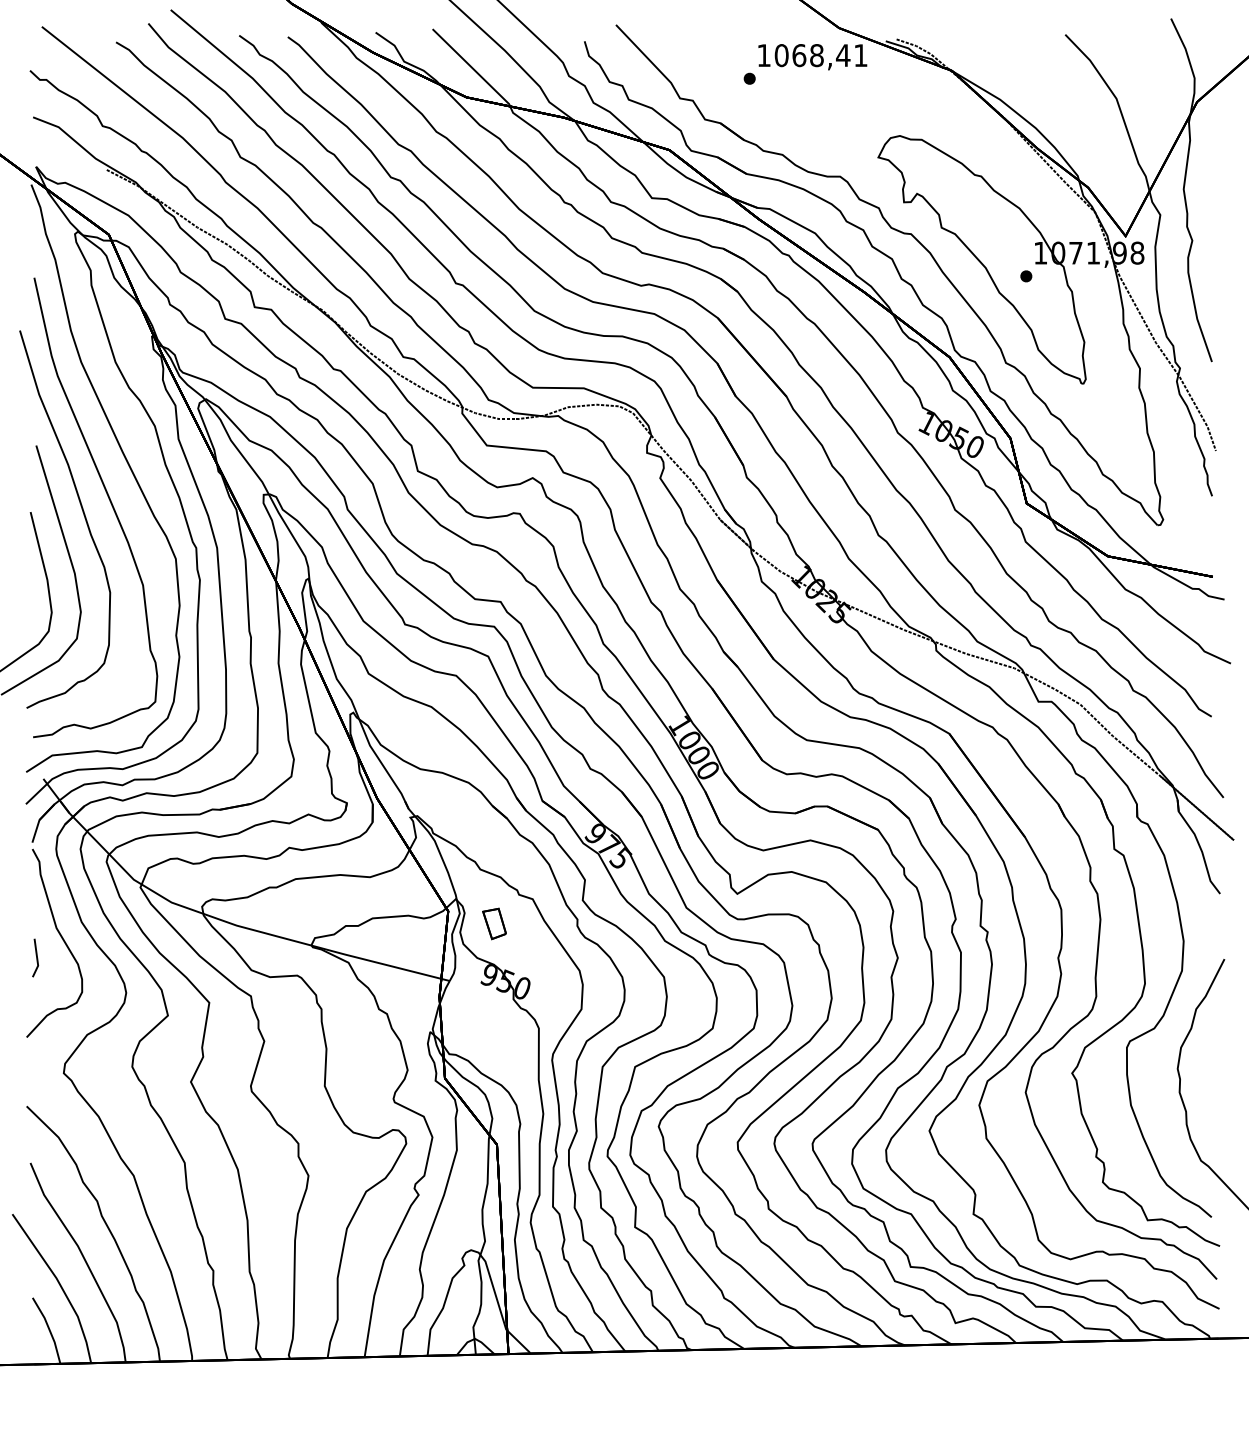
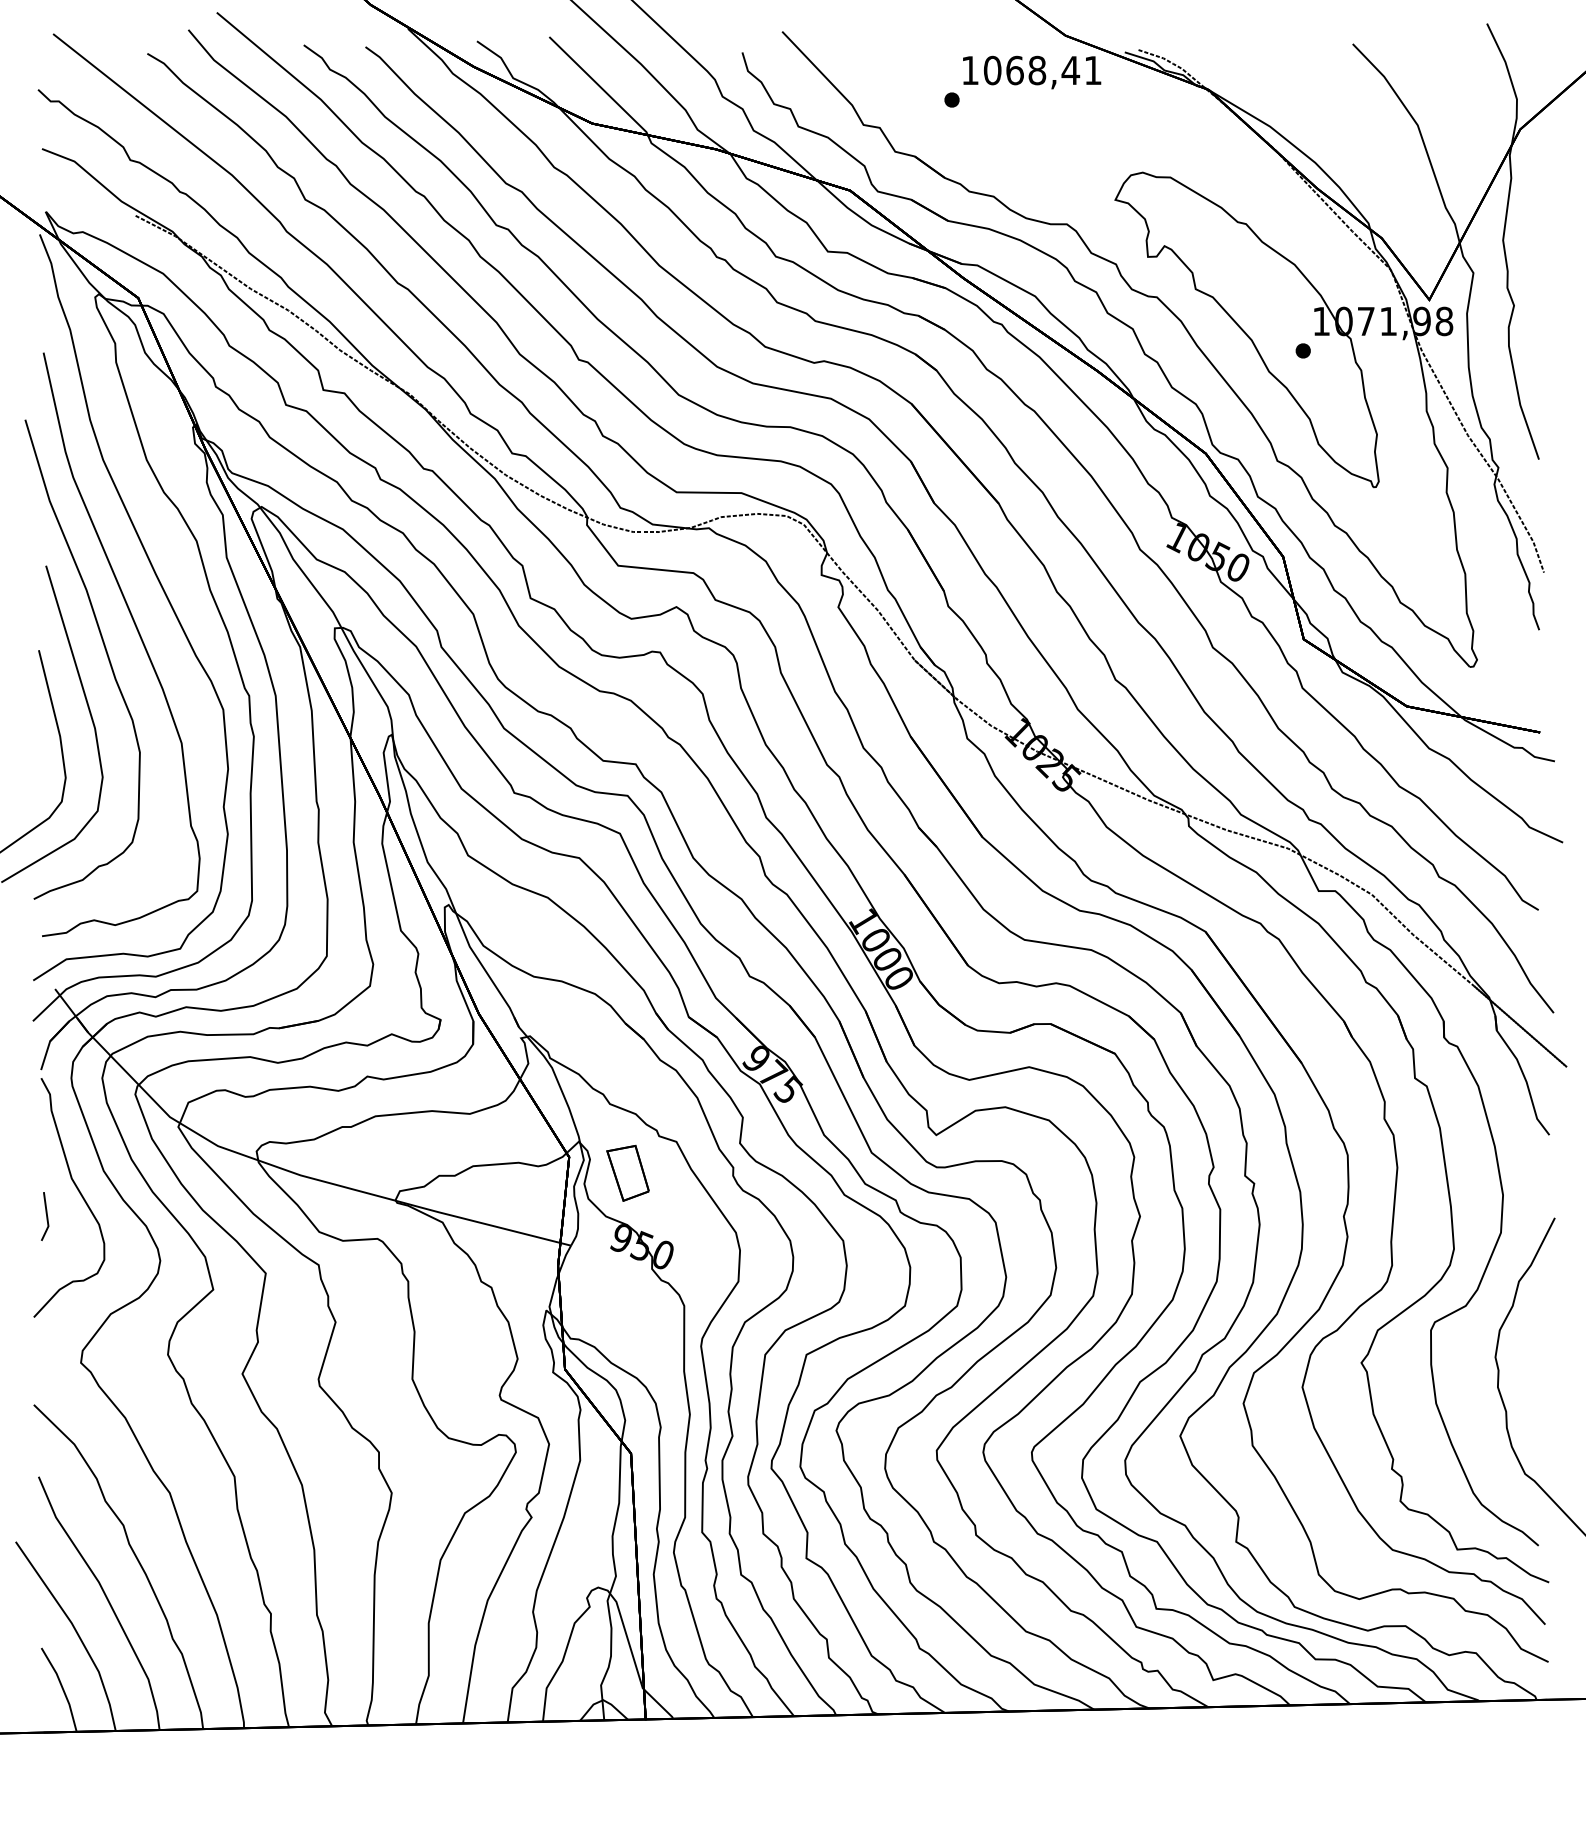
part: (494, 923) -> (627, 1172), size x1.43

